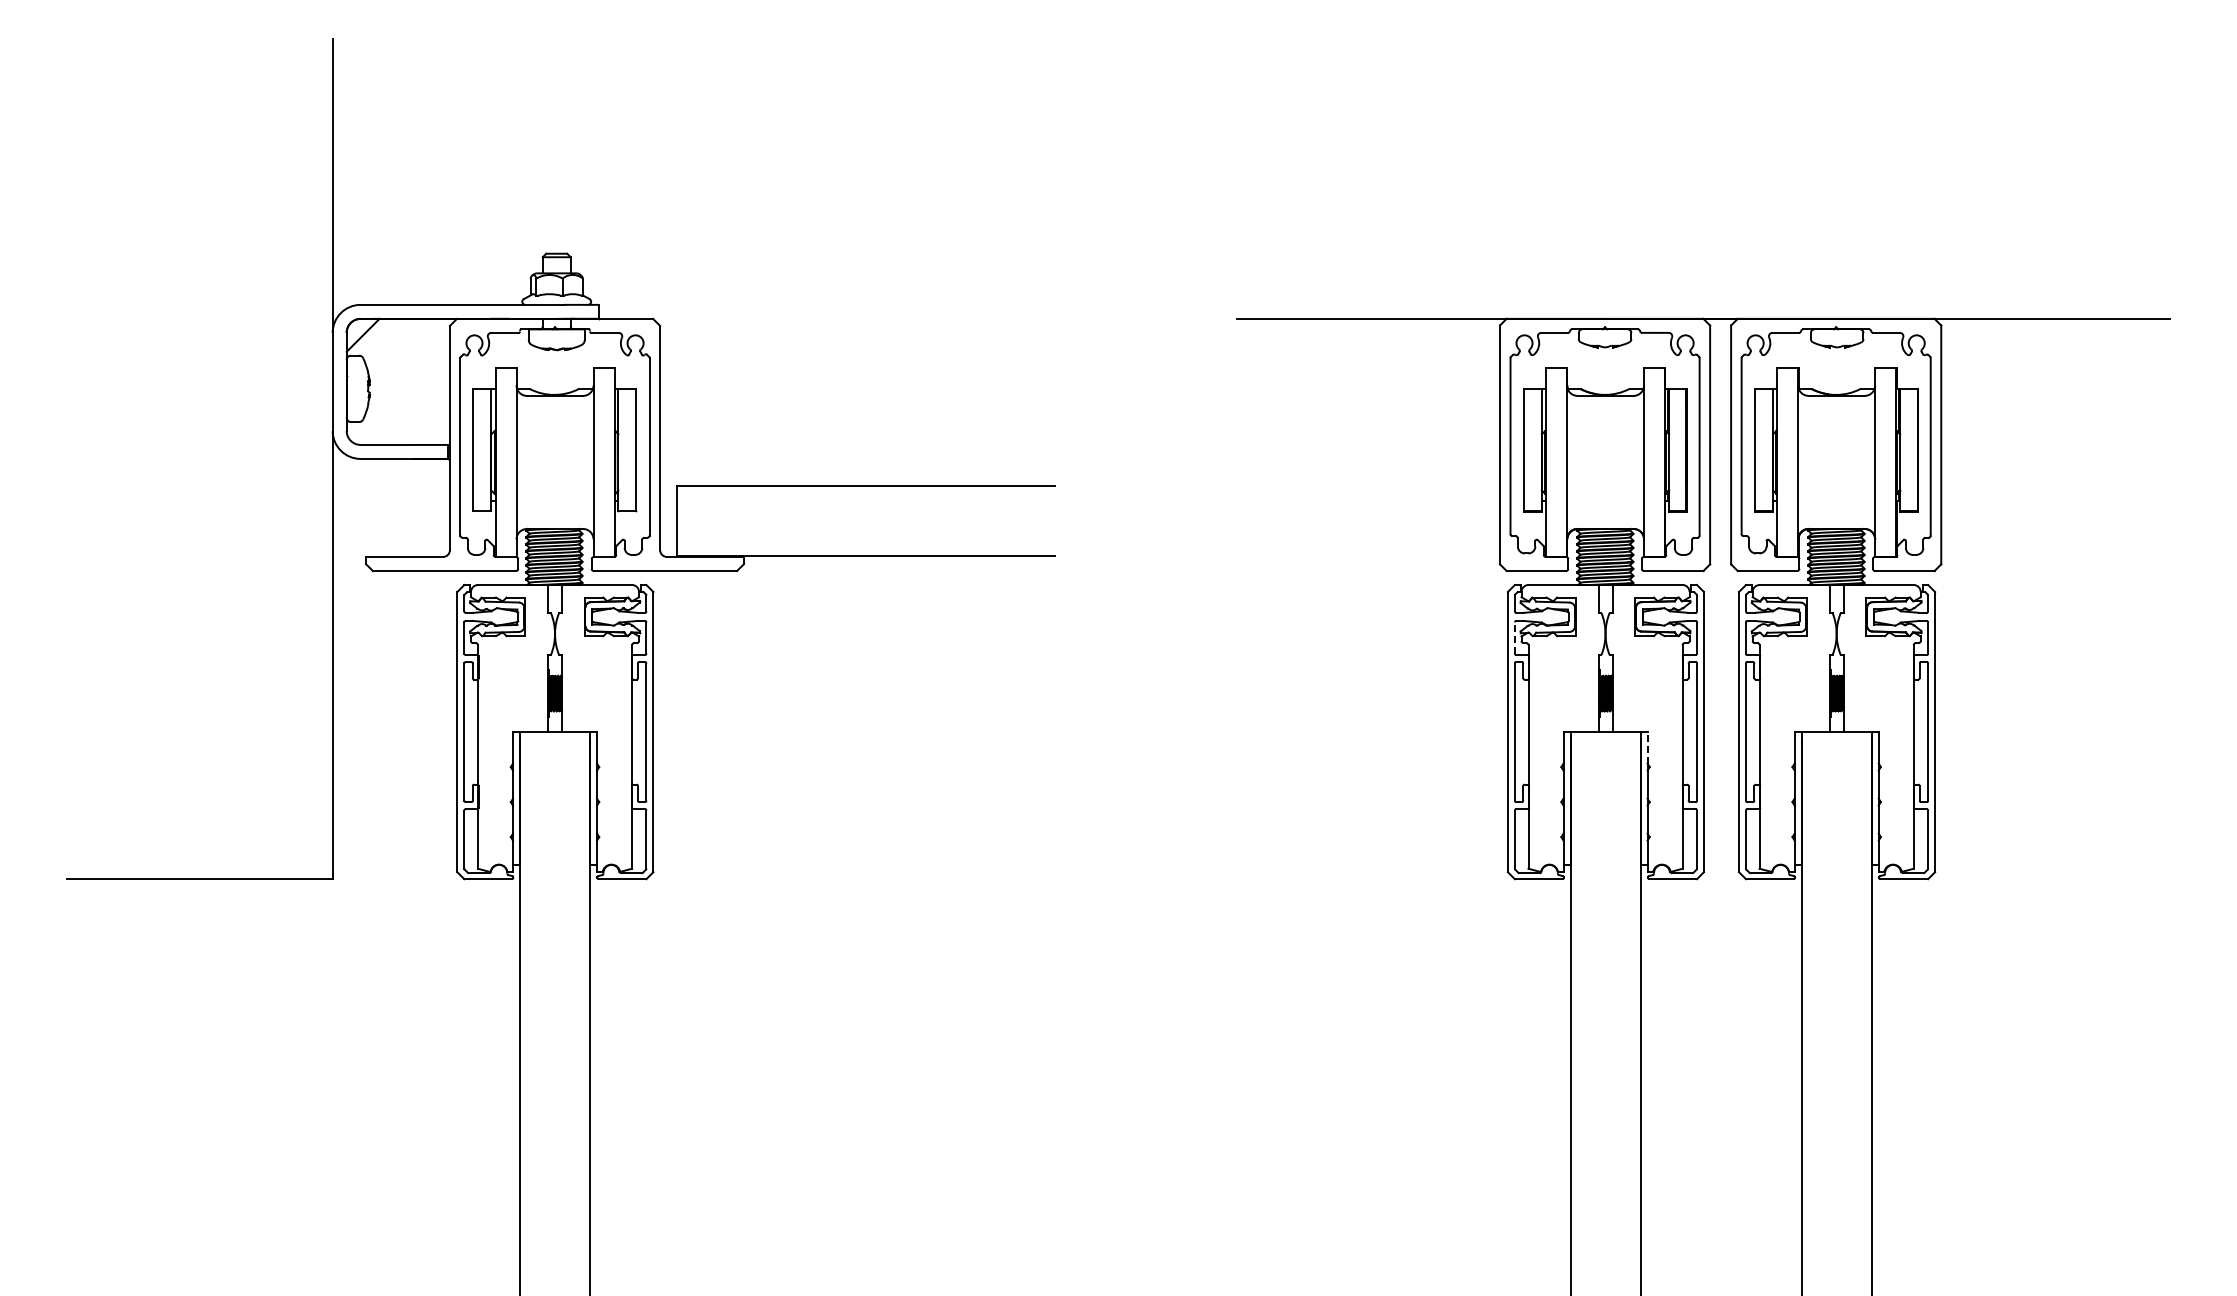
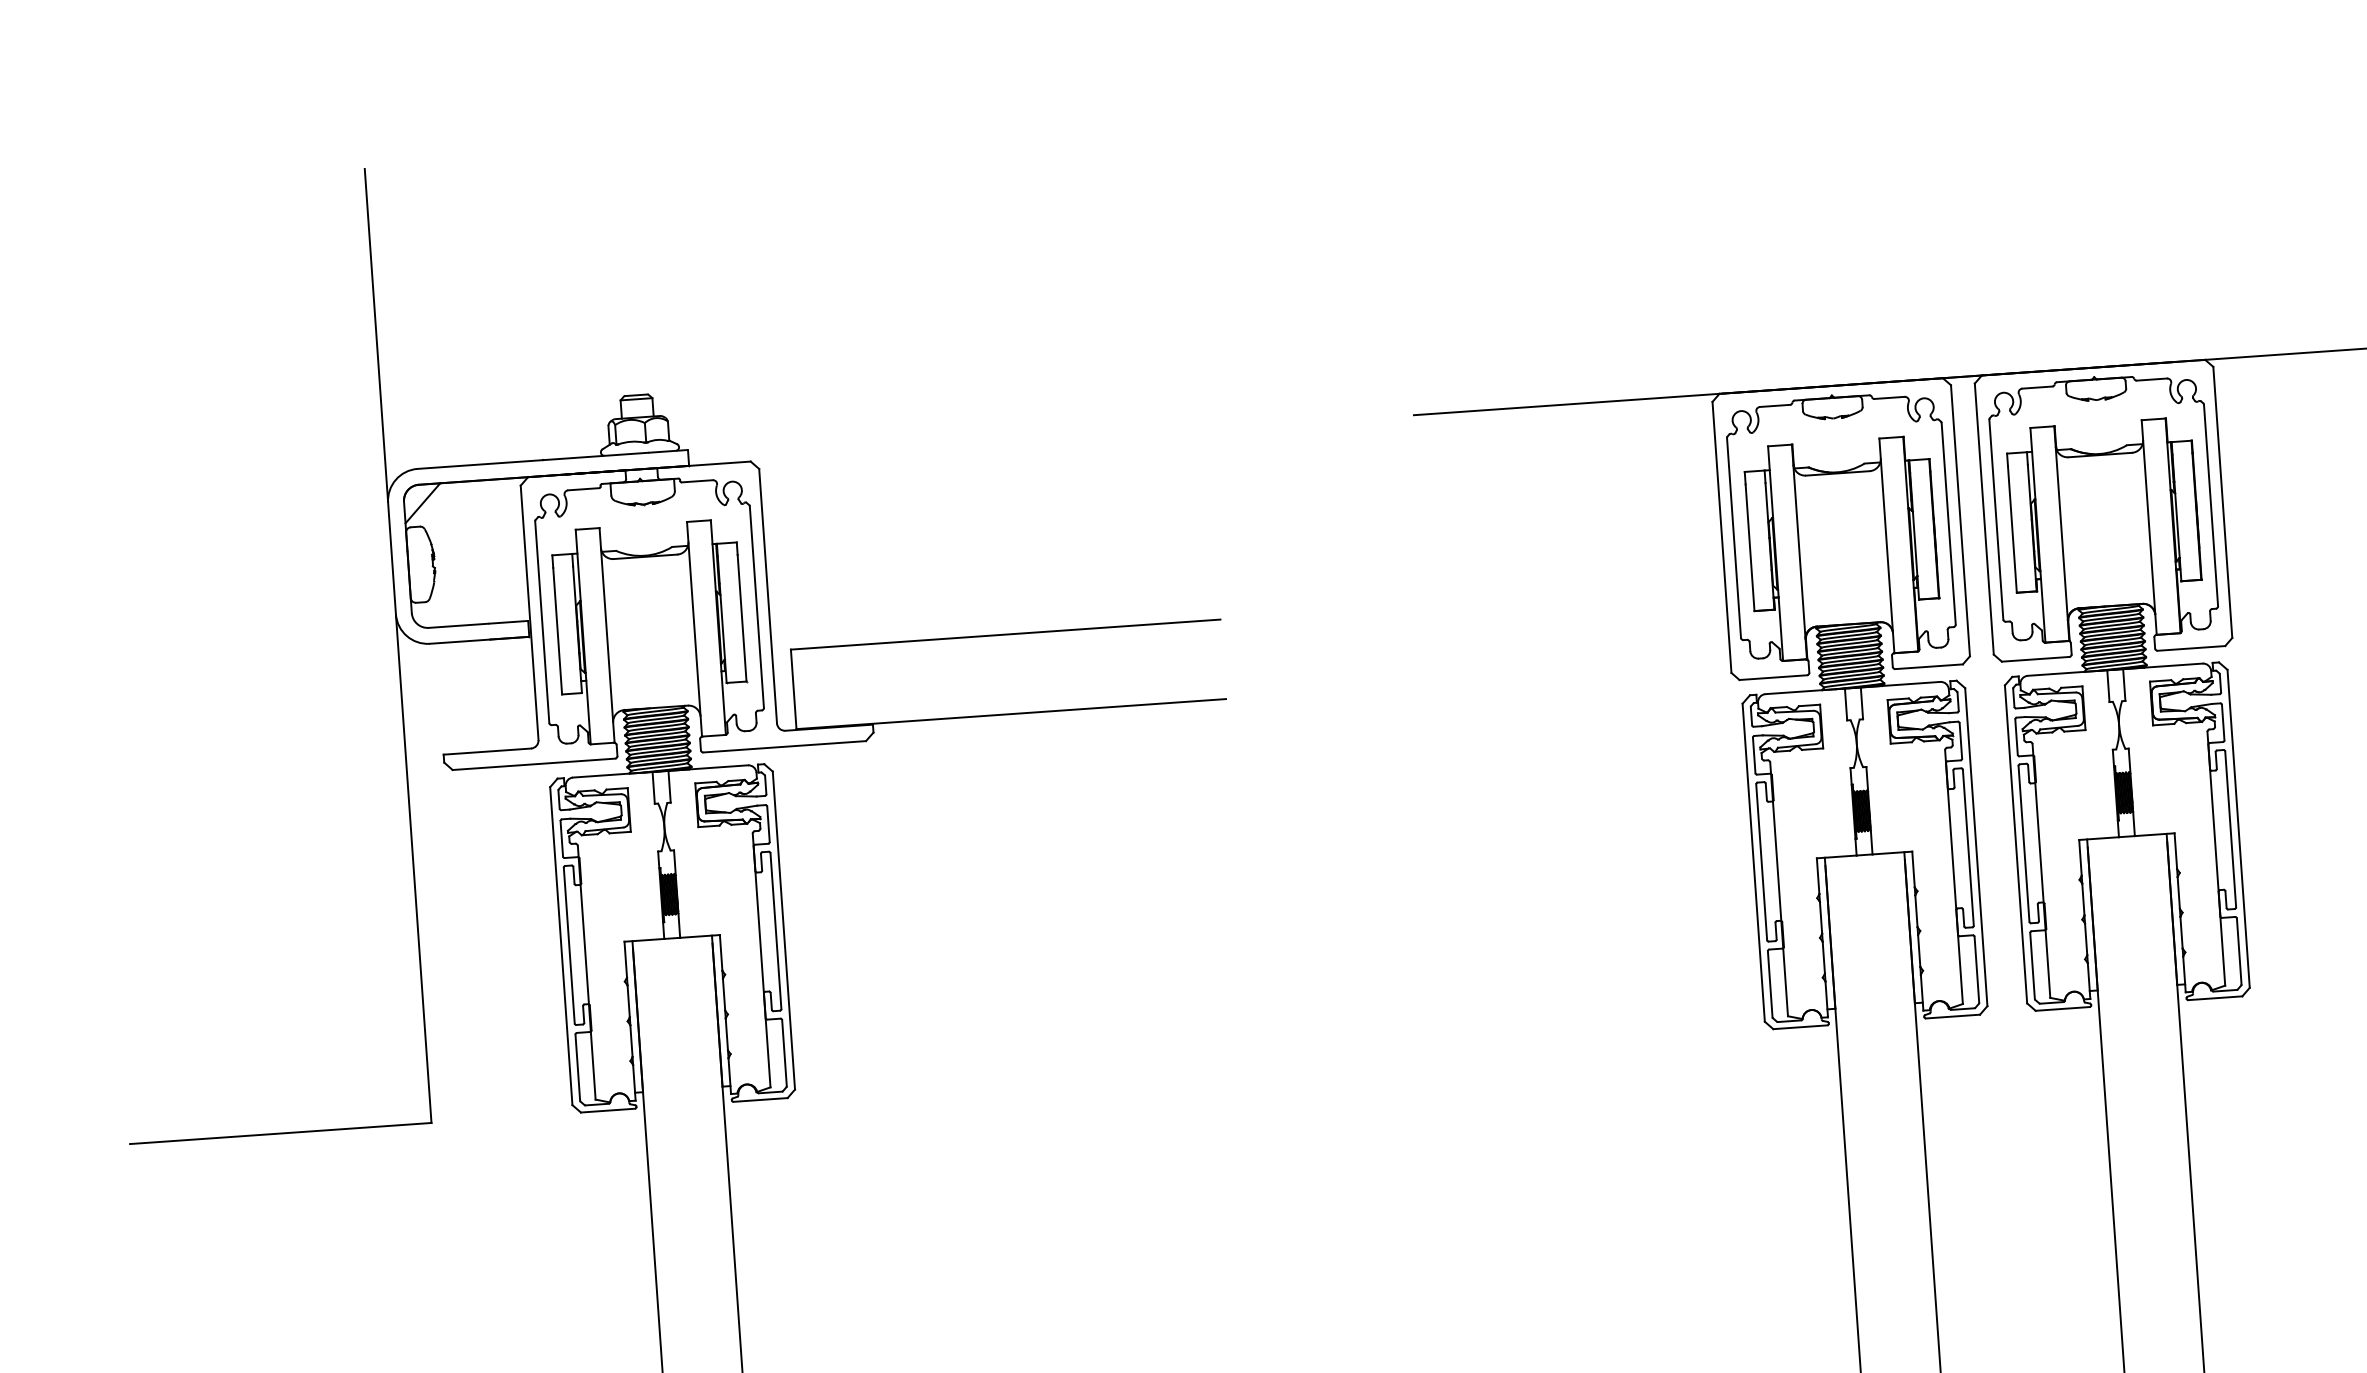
line: (1514, 638) -> (1753, 756), dashed -> solid
line: (1647, 747) -> (1913, 869), dashed -> solid

